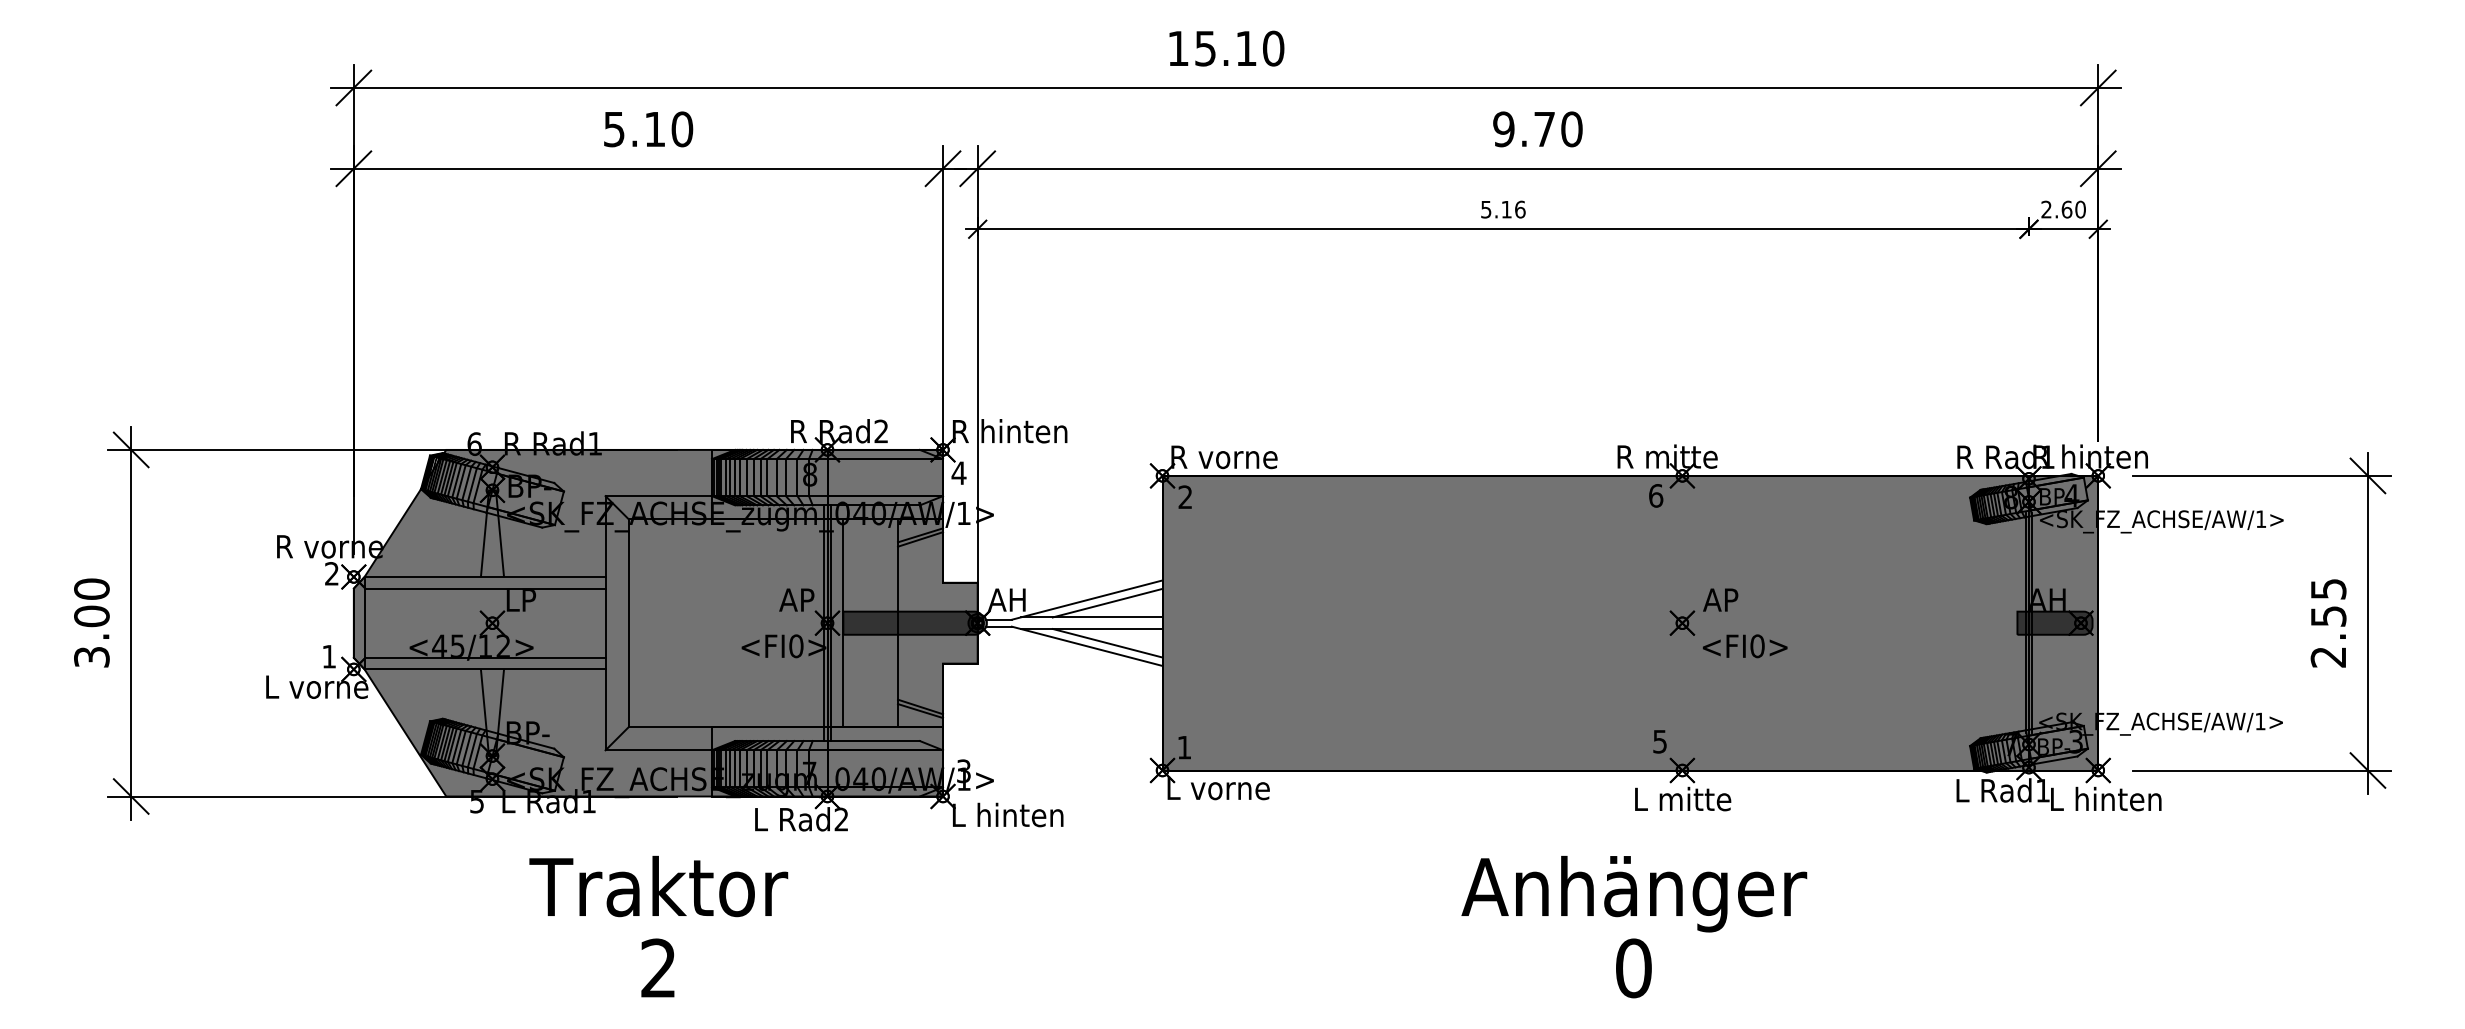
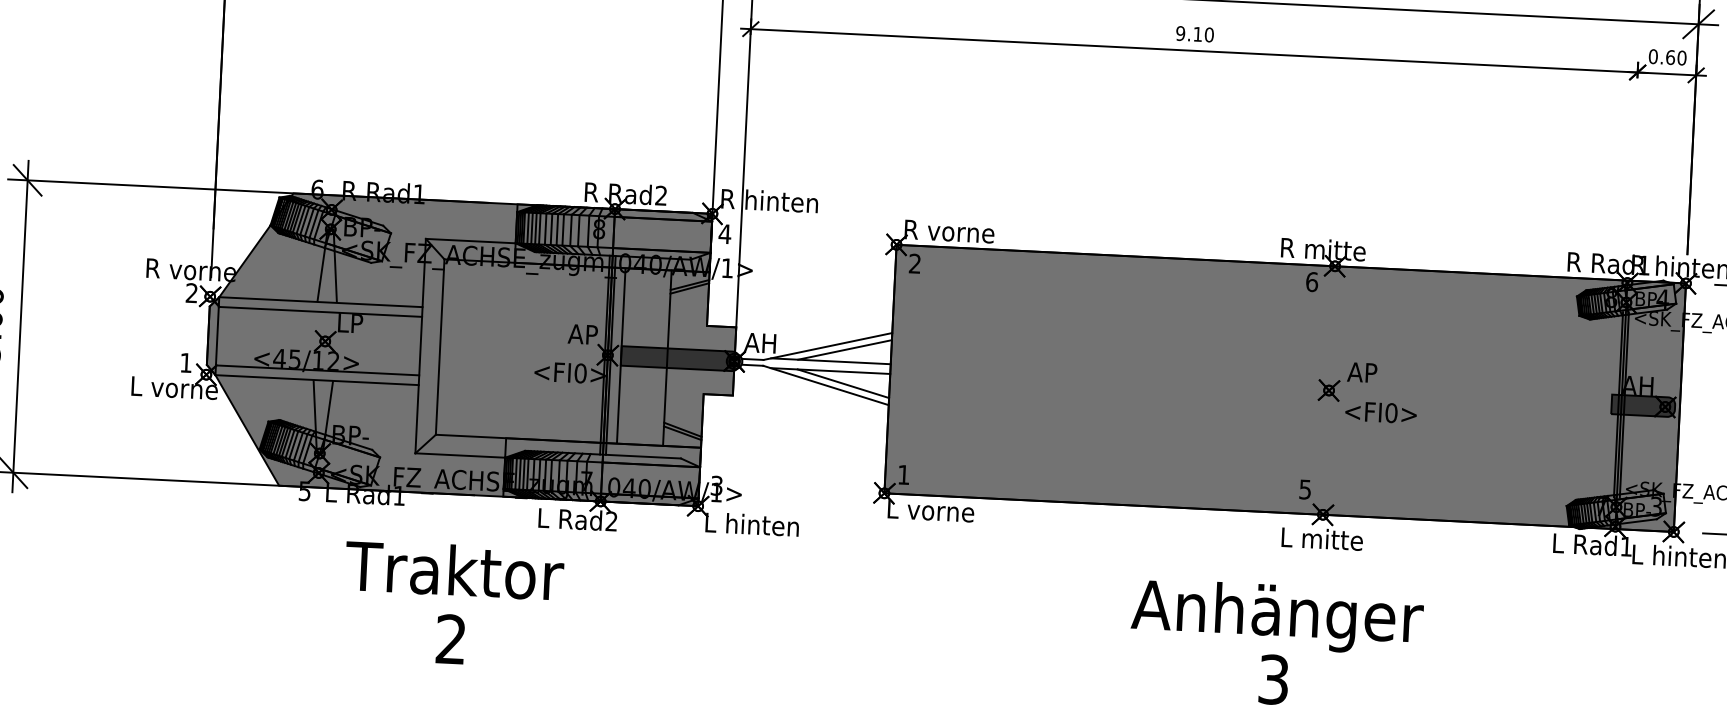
text: (1503, 209) -> (1195, 34), 5.16 -> 9.10
text: (2046, 209) -> (1653, 56), 2.60 -> 0.60
text: (1633, 968) -> (1273, 679), 0 -> 3

